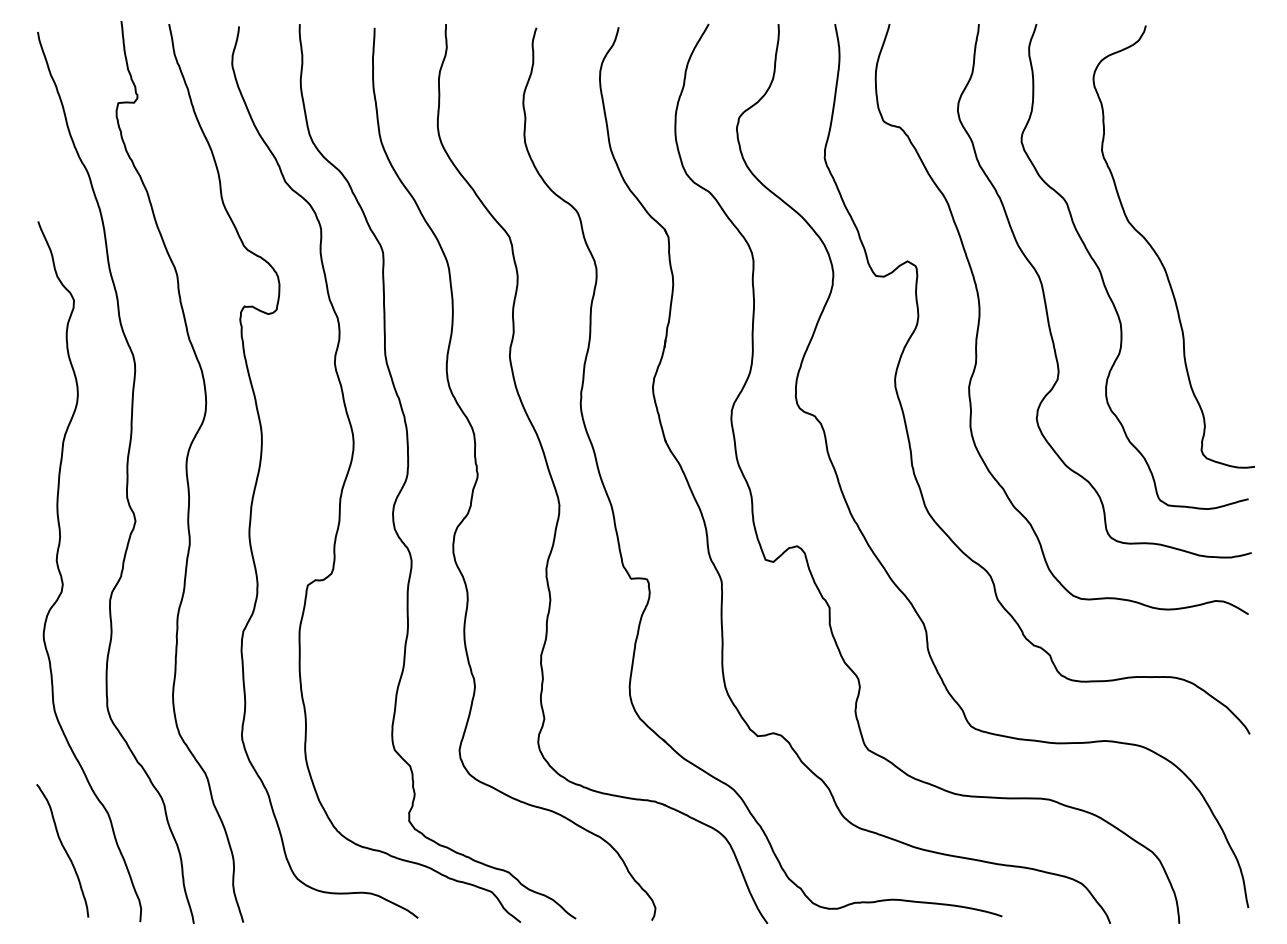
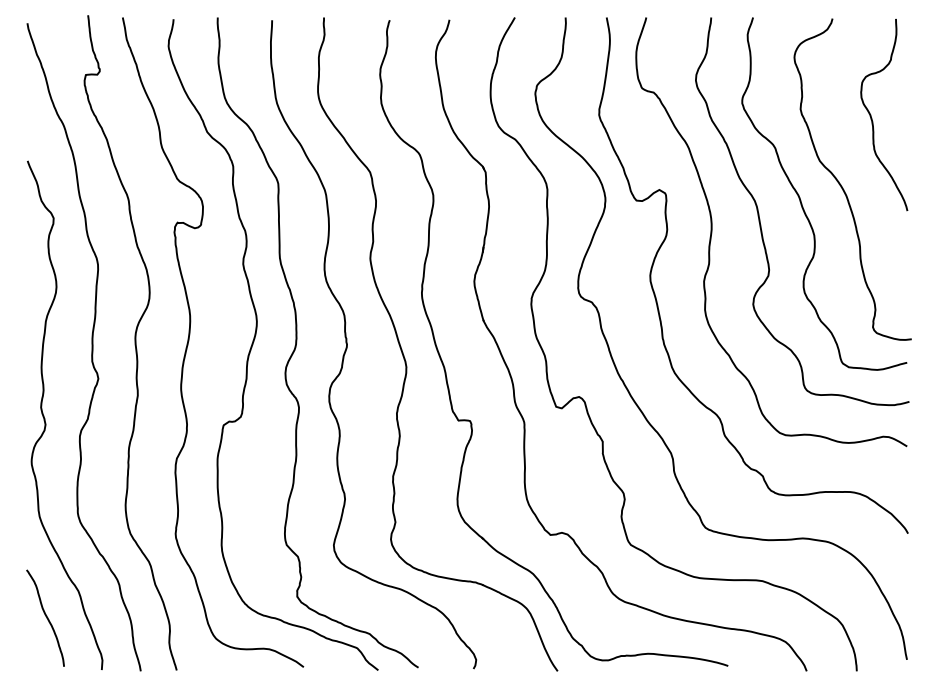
curve: (1200, 163) -> (872, 118), added

